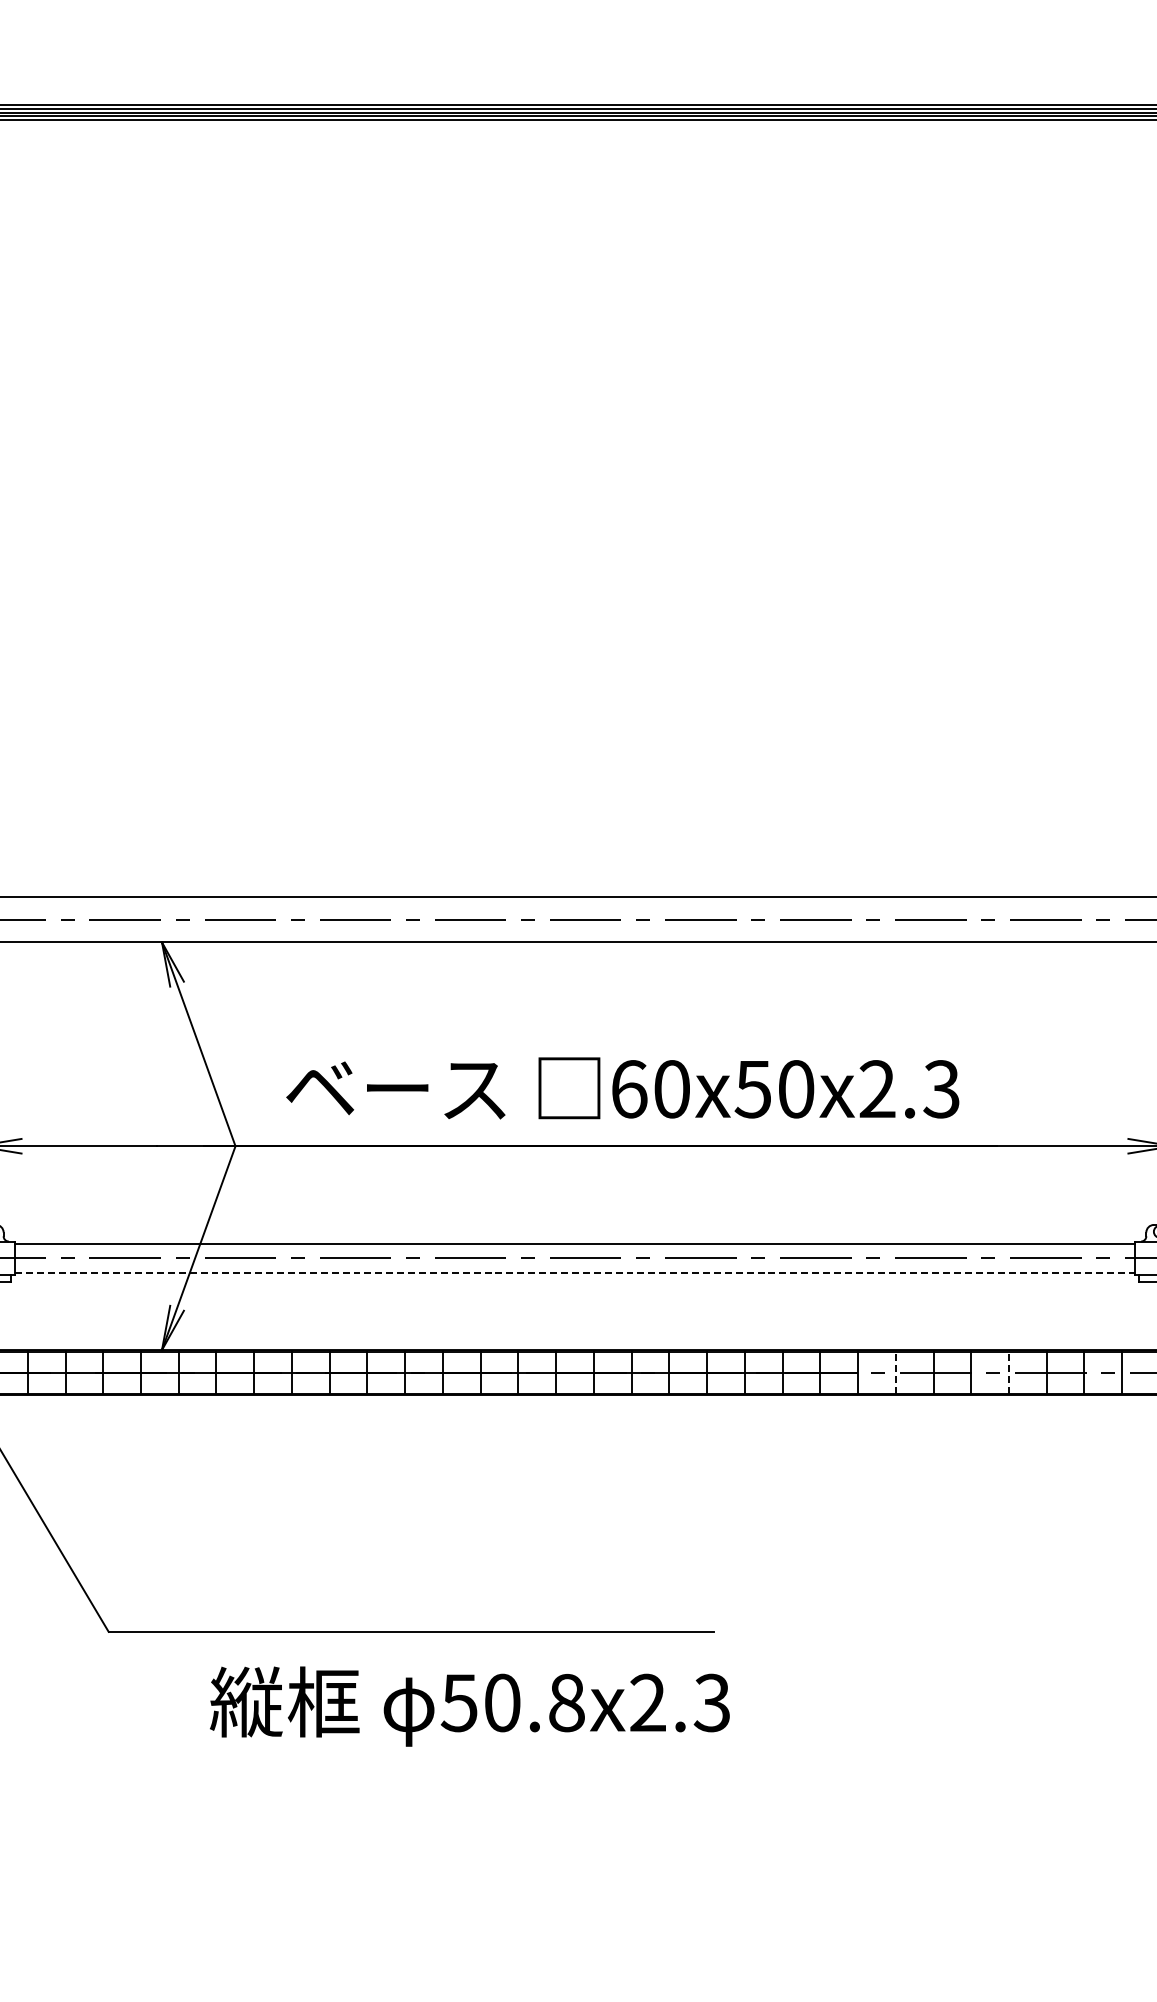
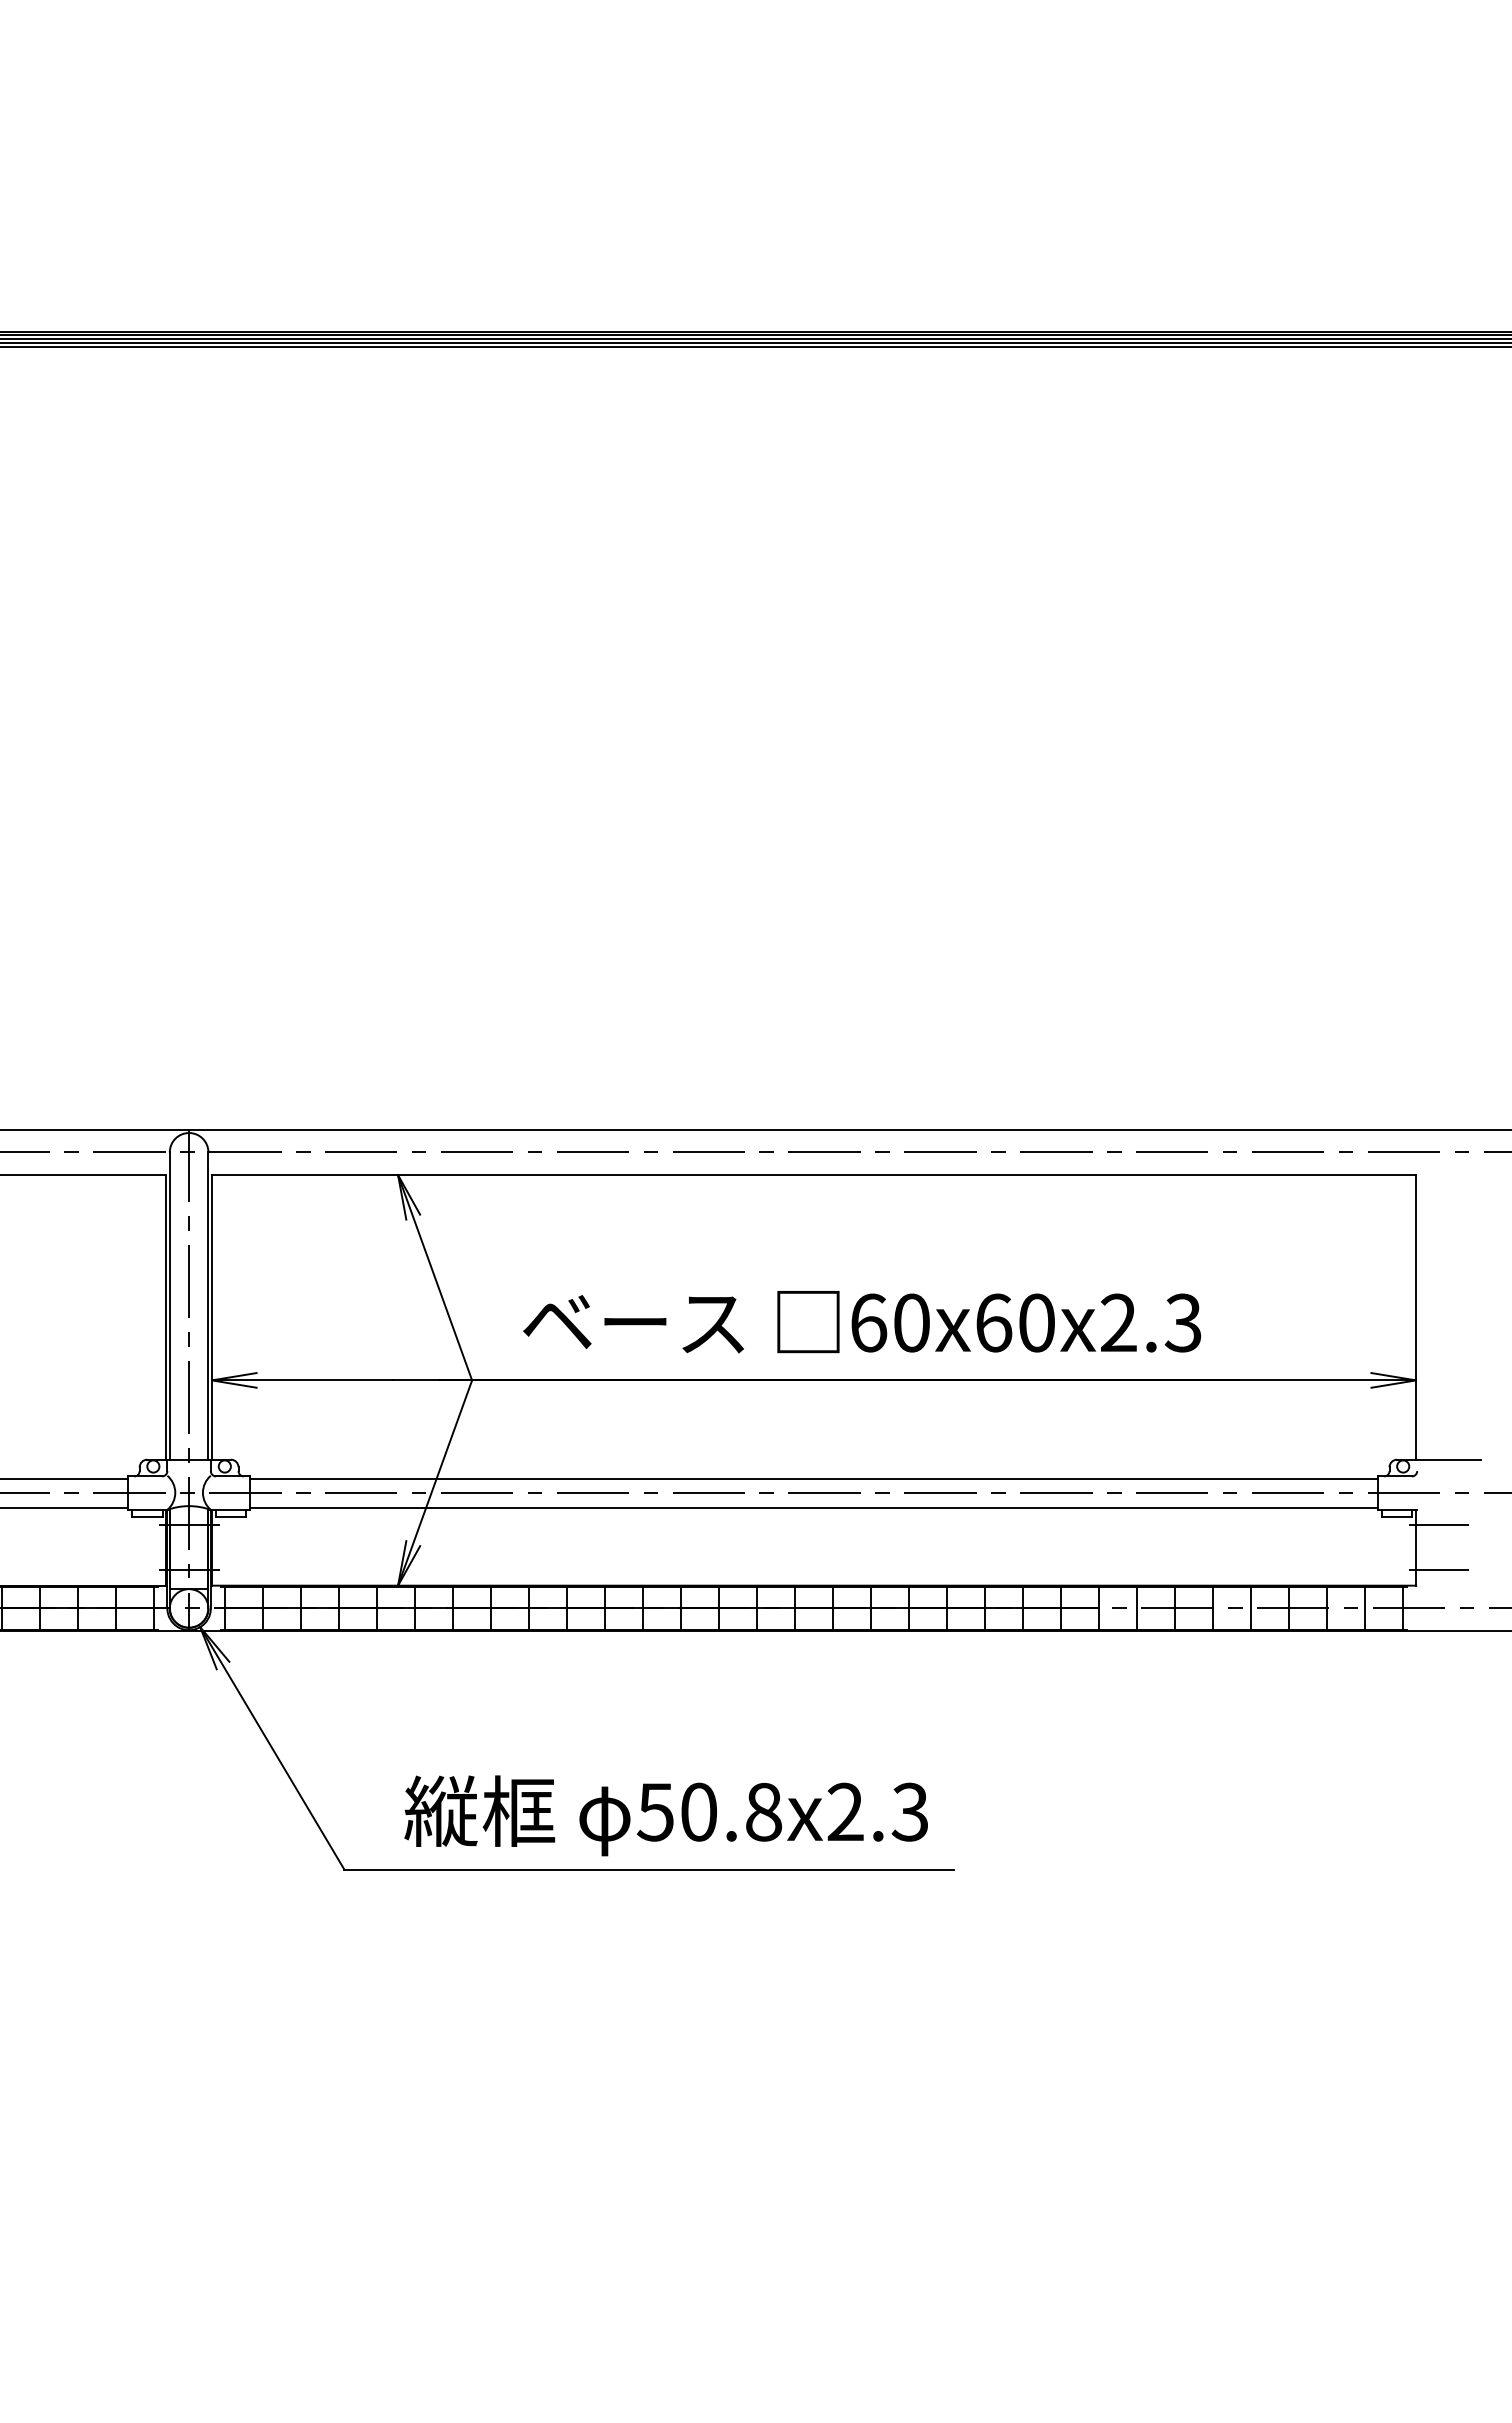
text: (753, 1088) -> (993, 1322), 60x50x2.3 -> 60x60x2.3
line: (575, 1272) -> (814, 1507), dashed -> solid
line: (896, 1371) -> (1137, 1607), dashed -> solid
line: (1009, 1371) -> (1251, 1607), dashed -> solid
text: (469, 1706) -> (665, 1815), moved

